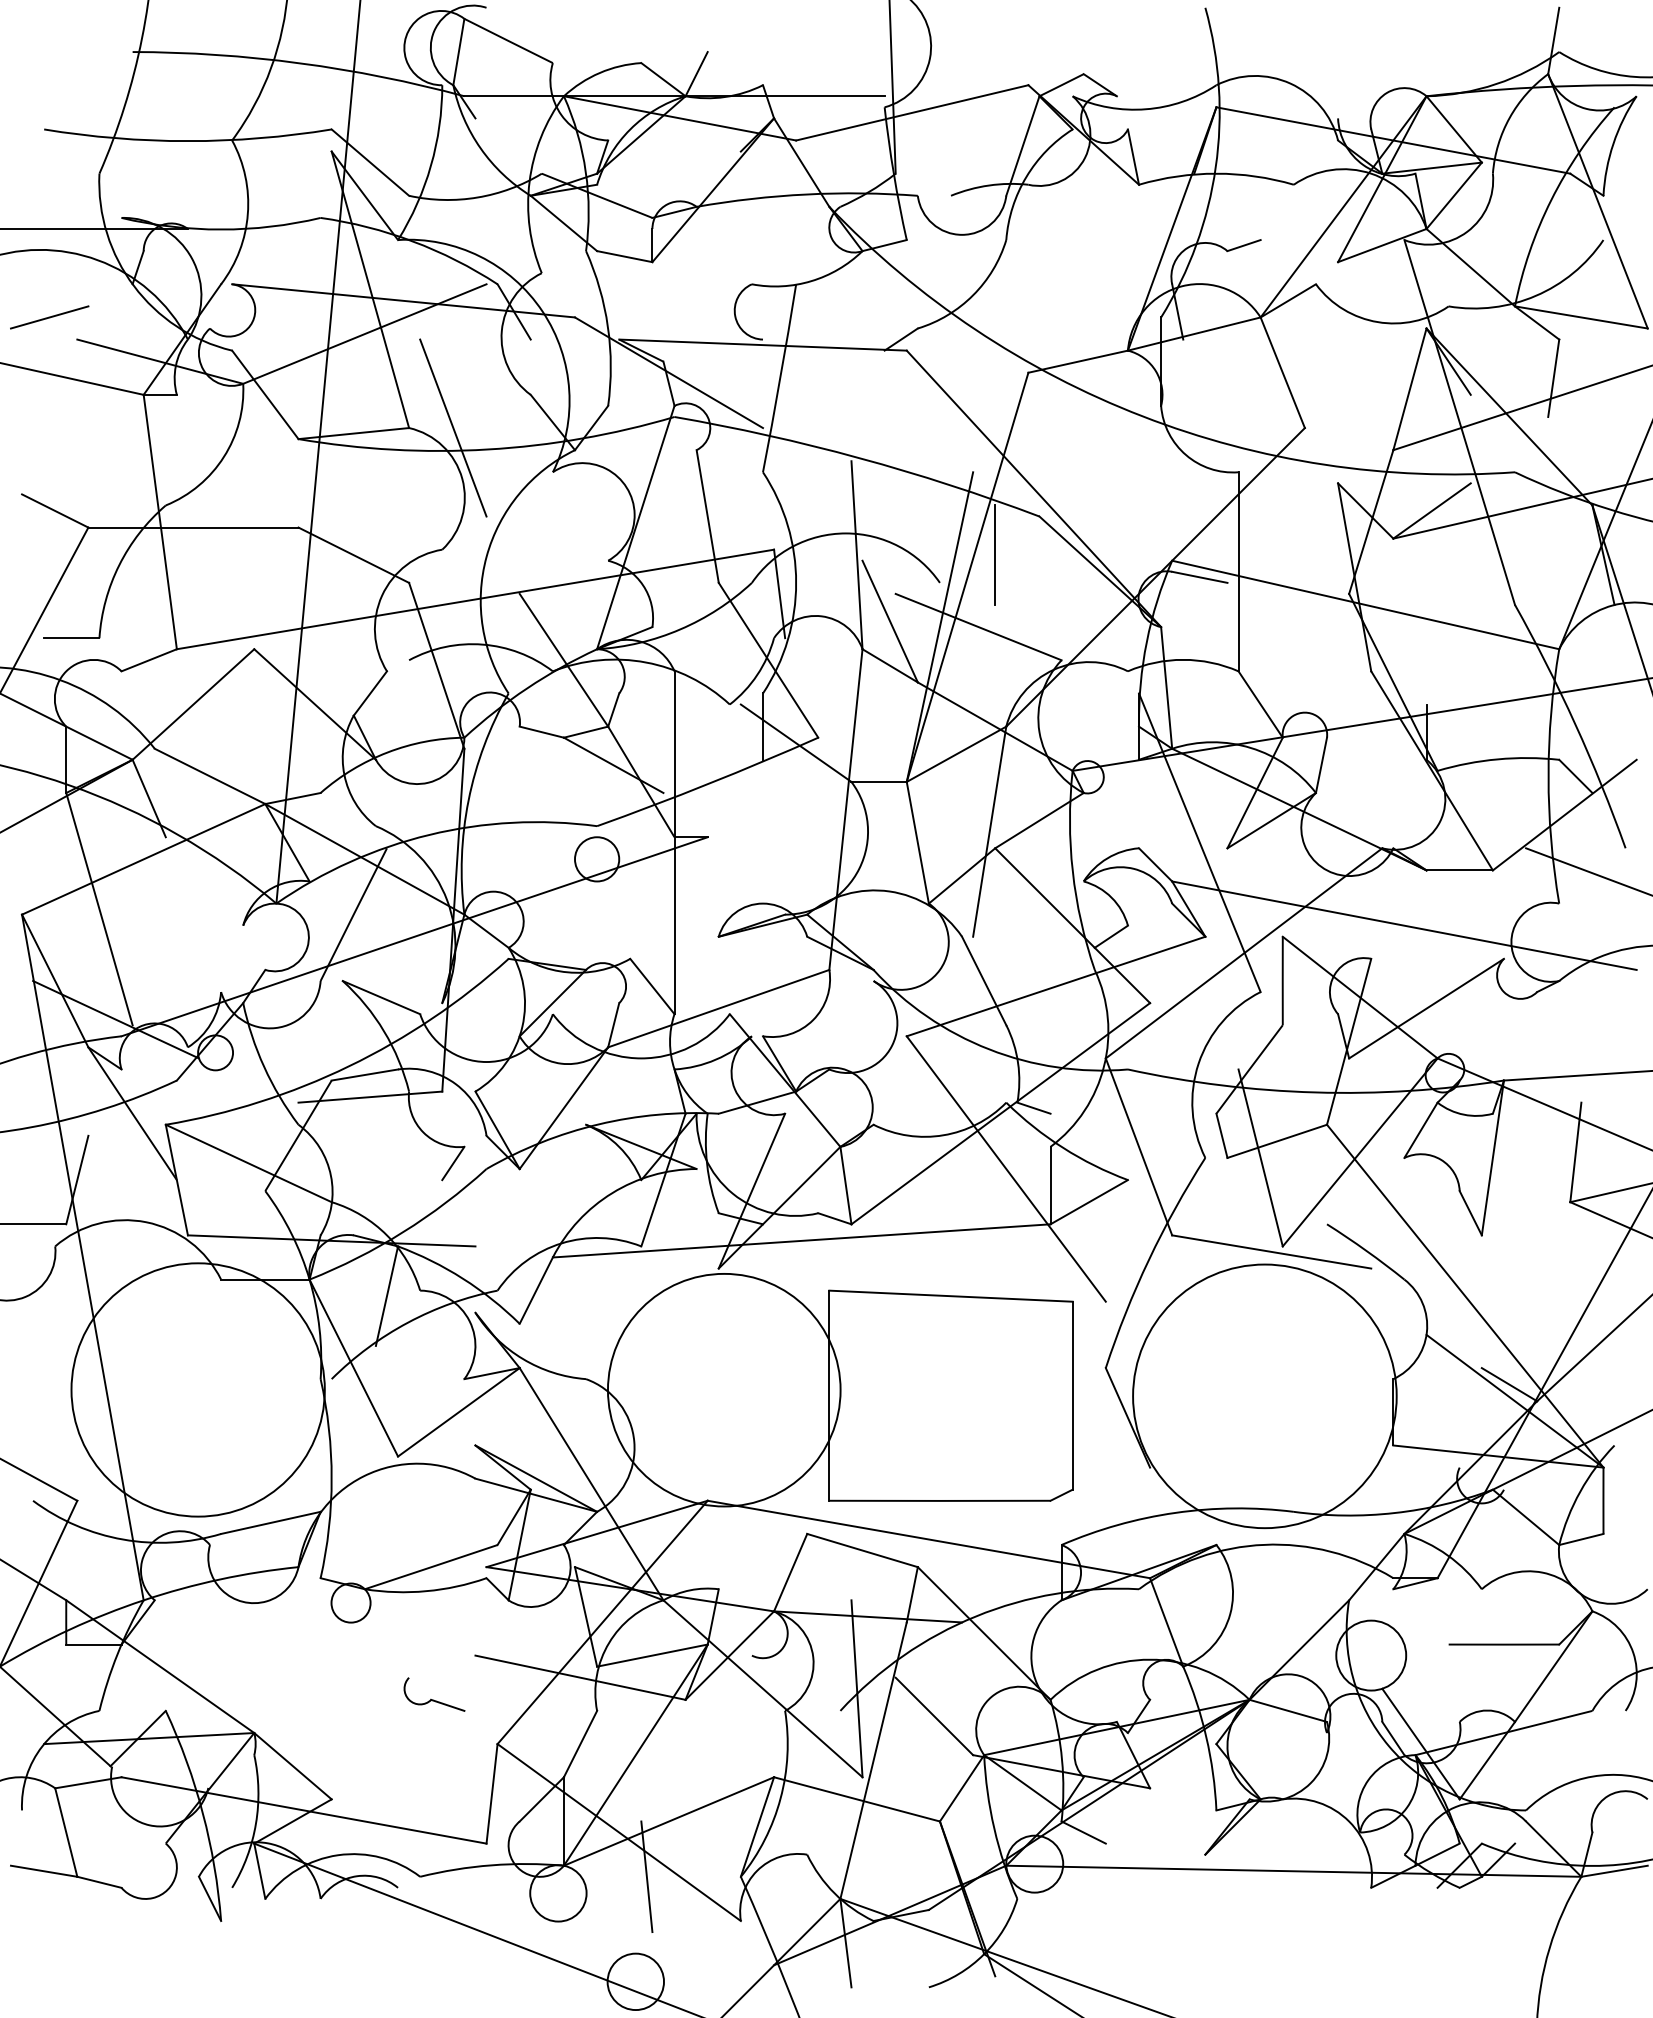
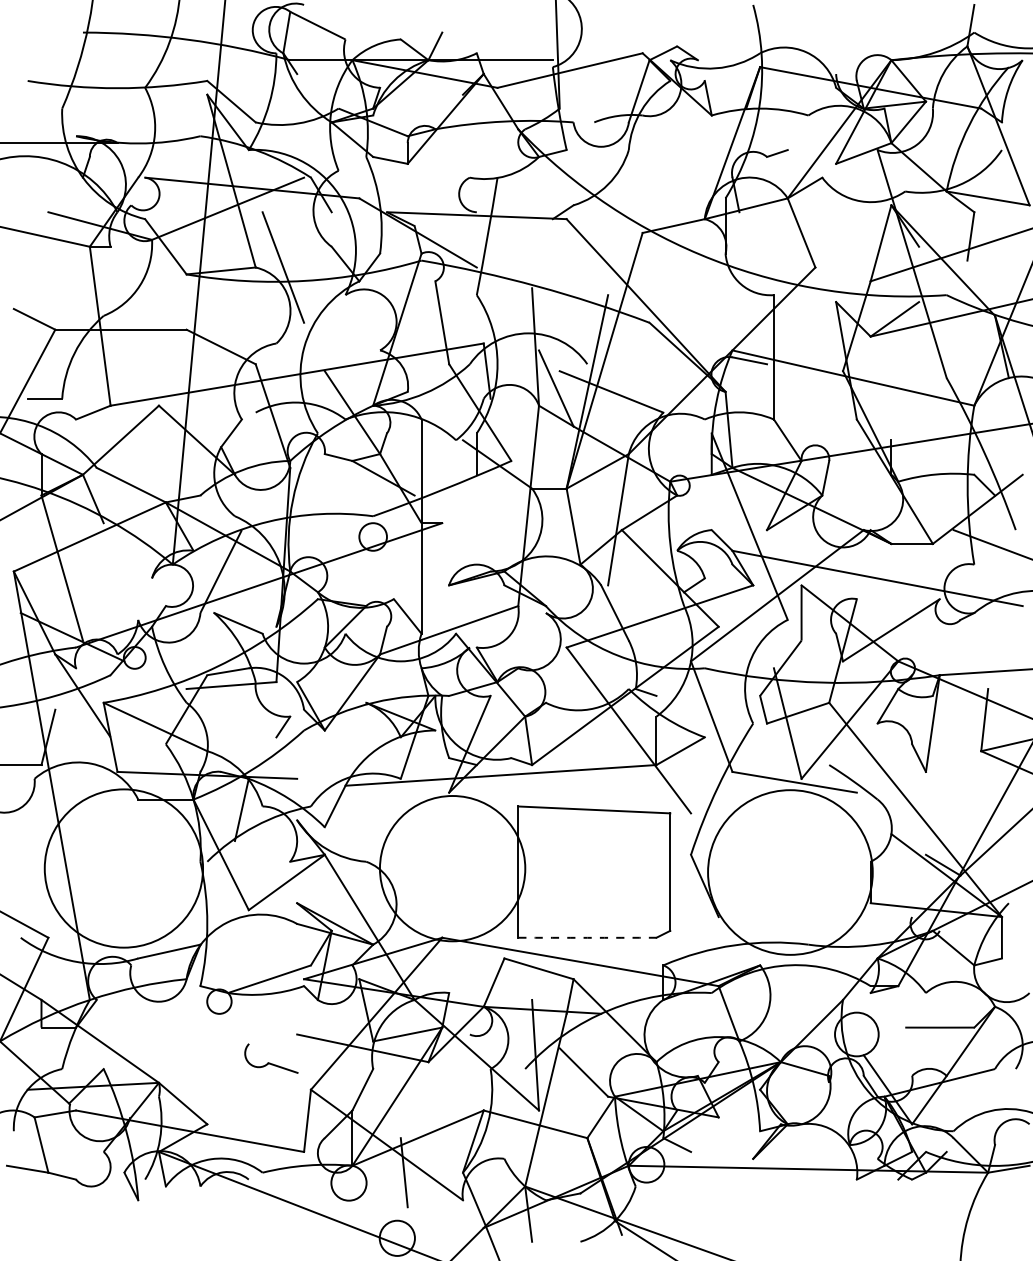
line: (48, 317) -> (30, 198), removed
line: (994, 554) -> (621, 346), removed
arc: (940, 1500) -> (587, 937), solid -> dashed
part: (434, 1695) -> (271, 1059), size x1.4

